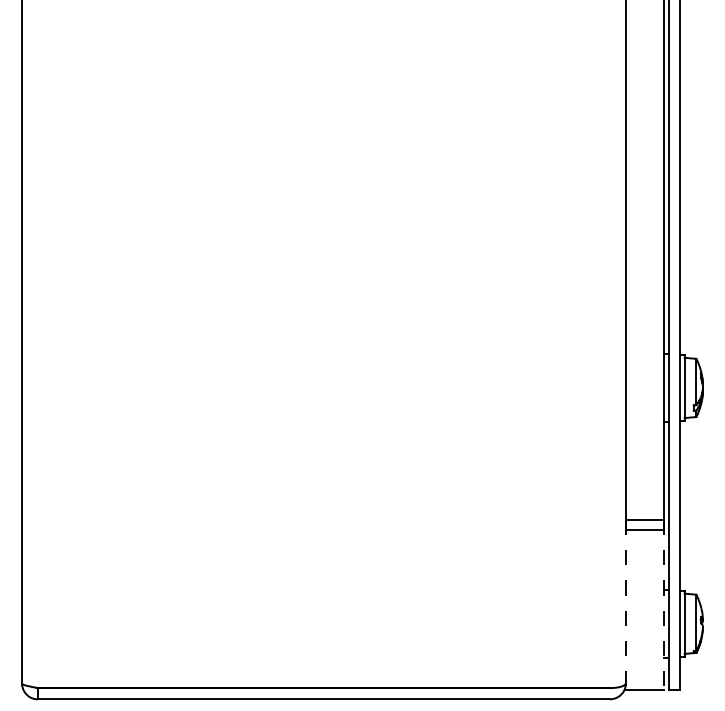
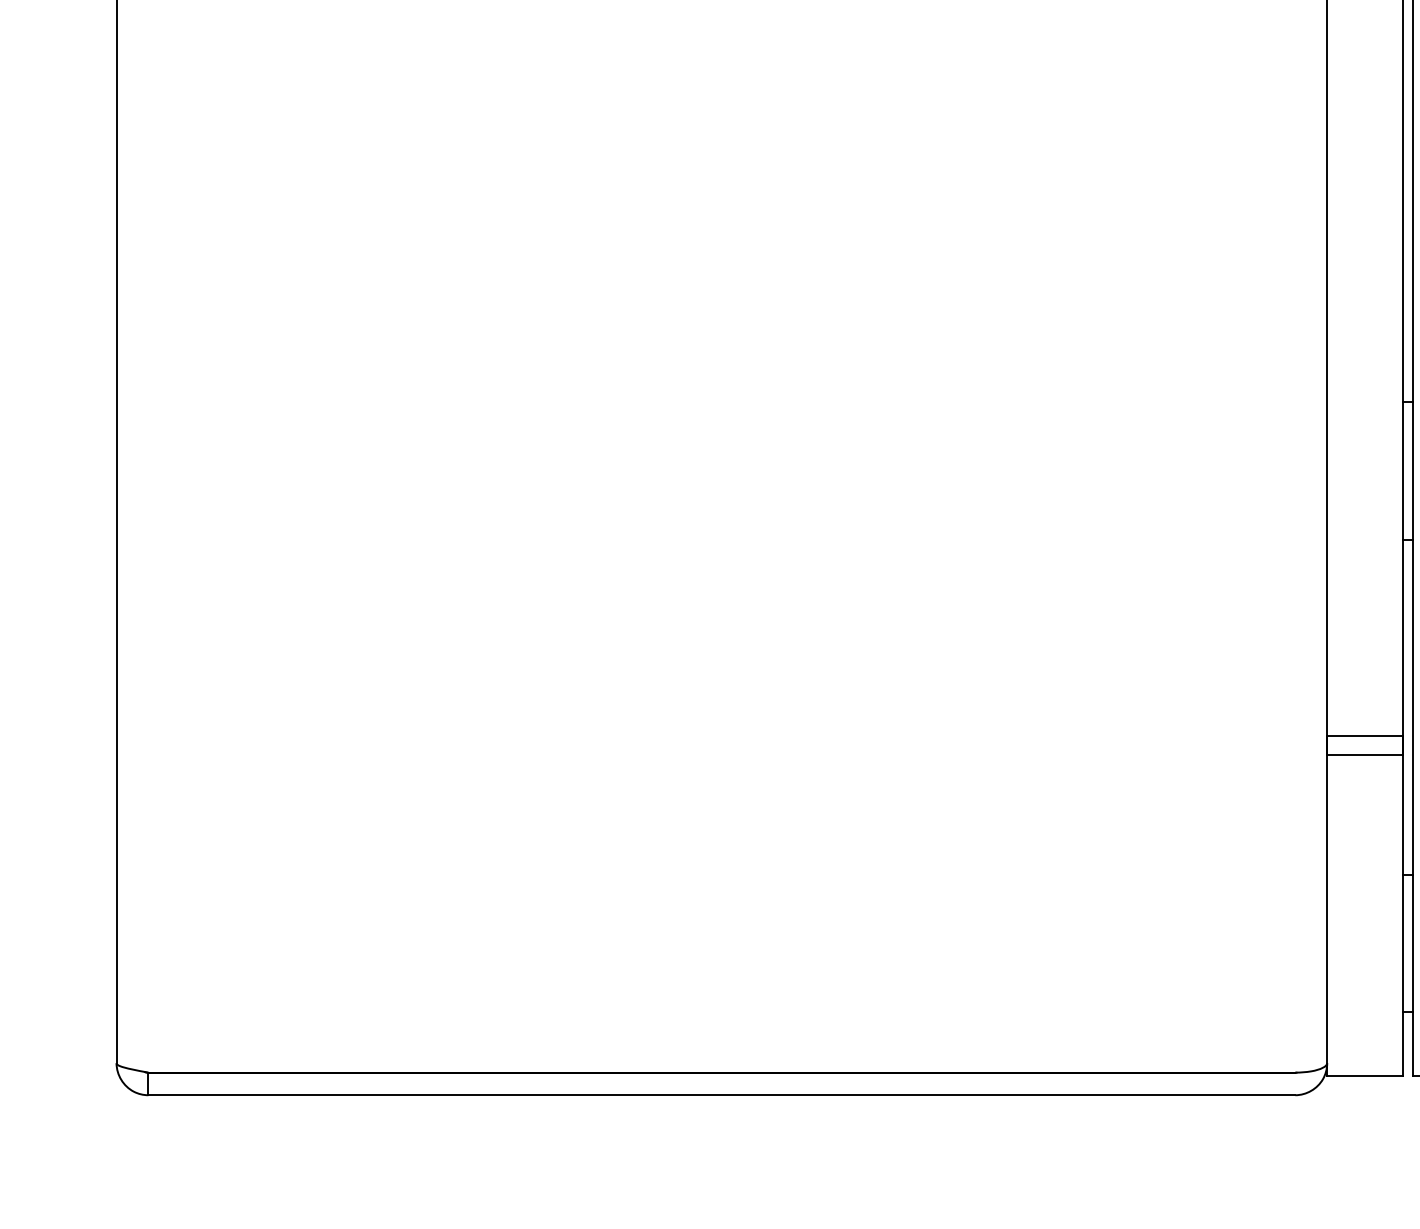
line: (625, 604) -> (1326, 905), dashed -> solid
line: (663, 604) -> (1402, 905), dashed -> solid

